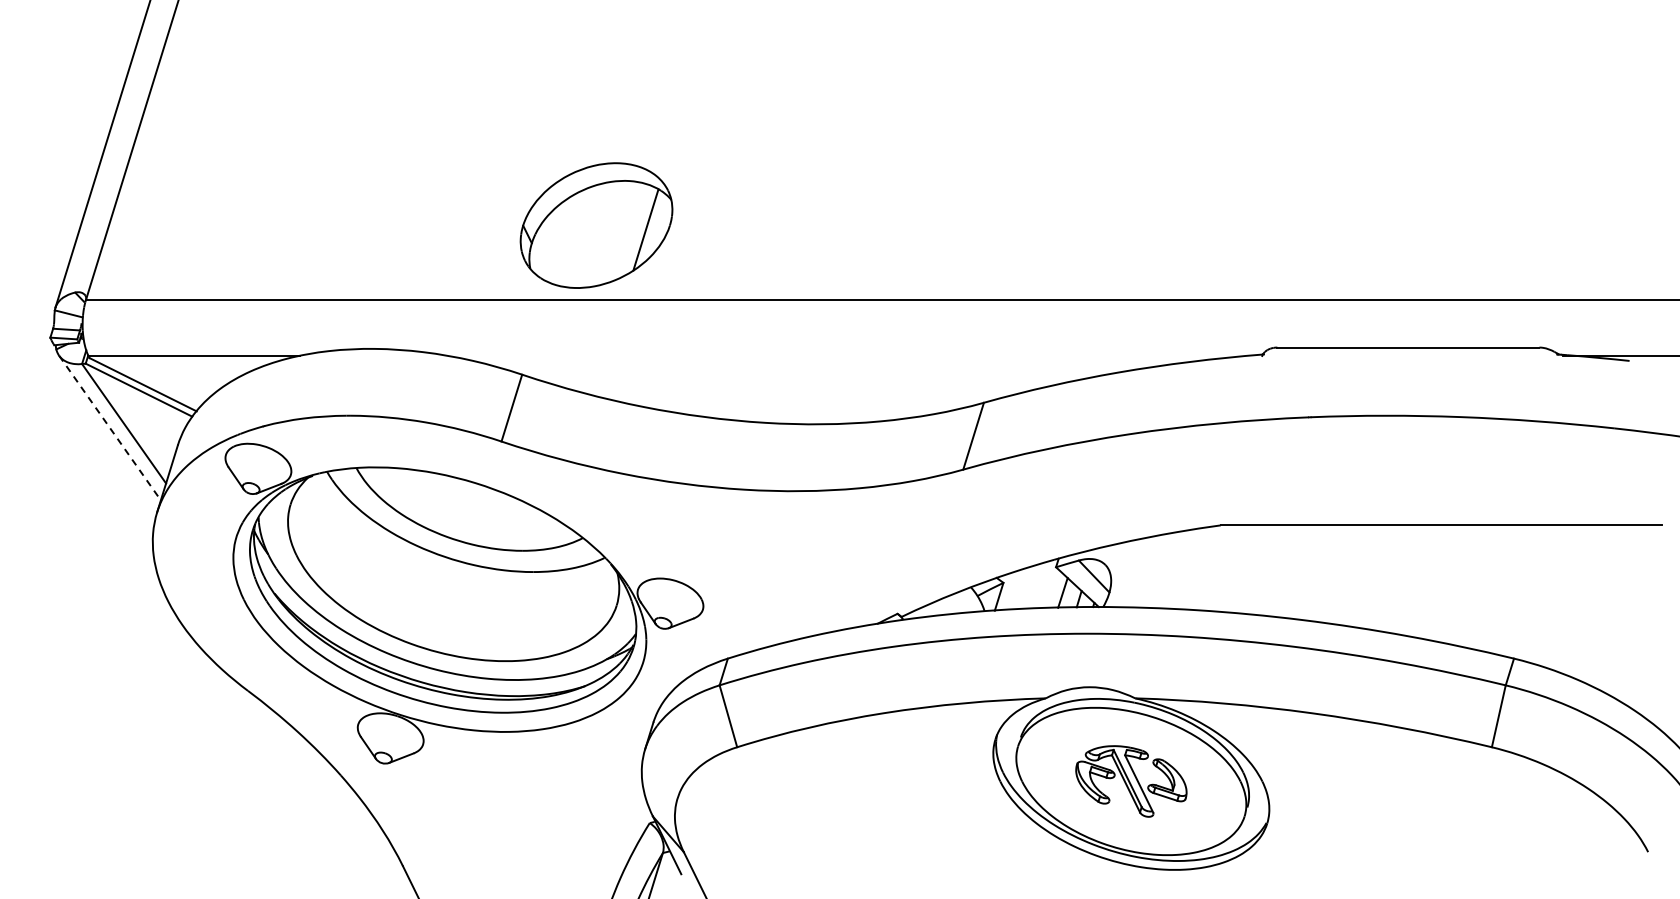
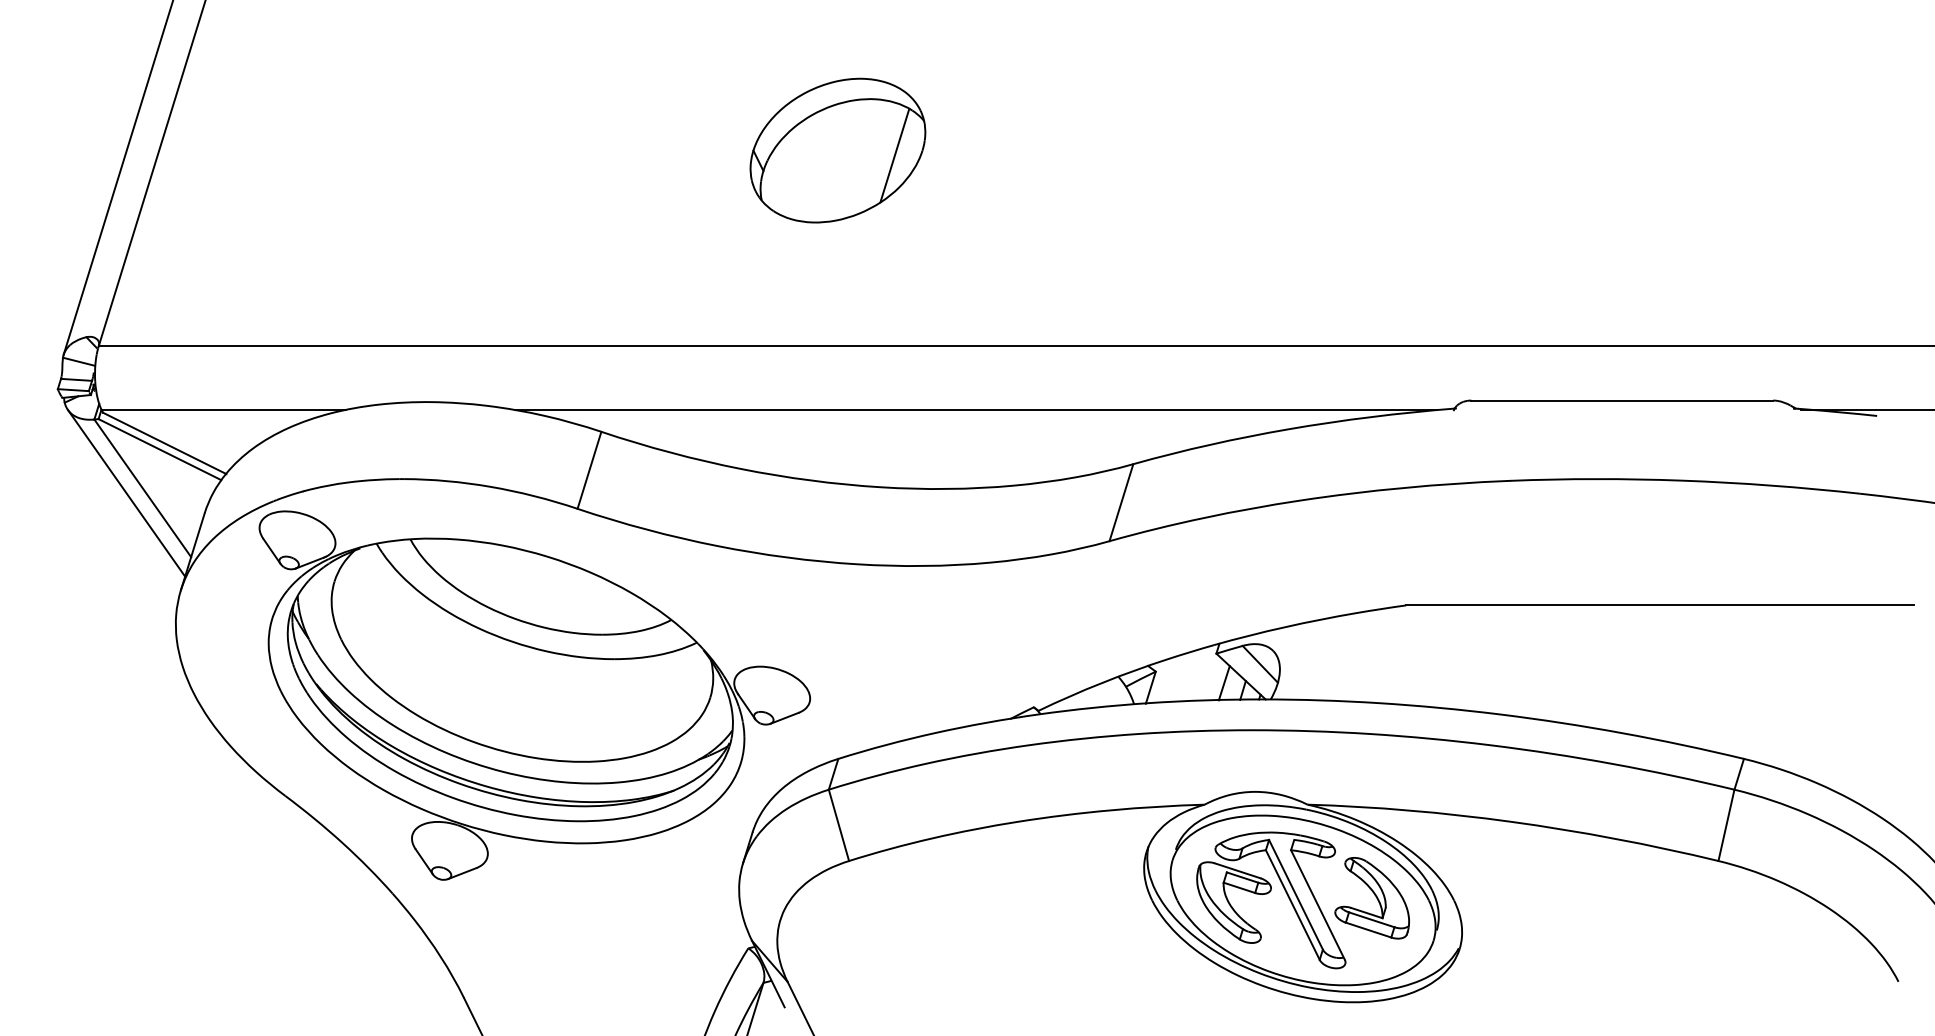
part: (596, 225) -> (837, 150), moved
line: (847, 355) -> (976, 409), added
line: (110, 428) -> (127, 493), dashed -> solid
part: (1131, 781) -> (1303, 900), size x1.67

